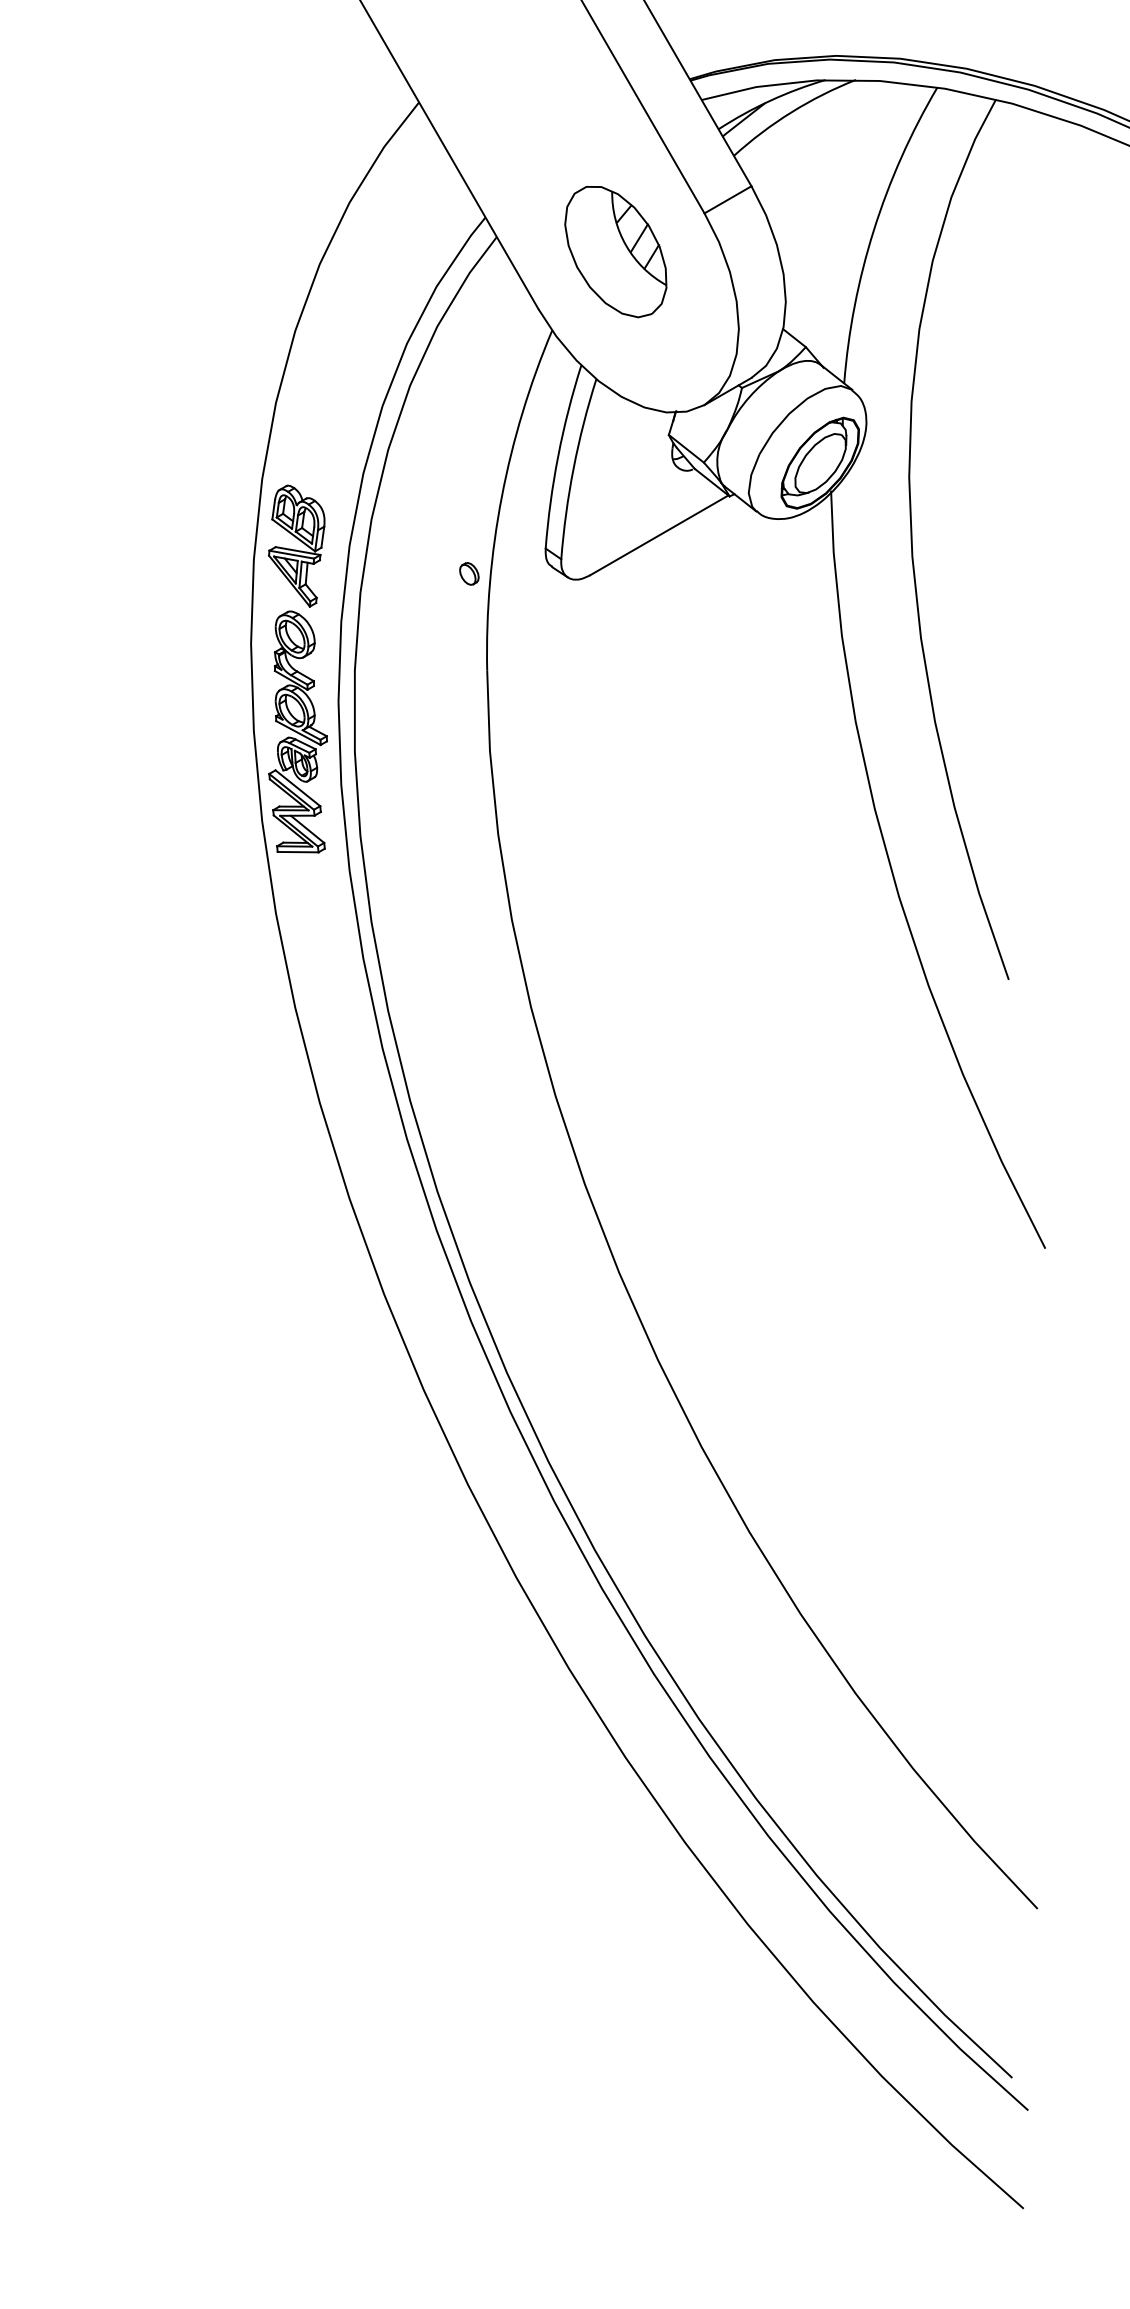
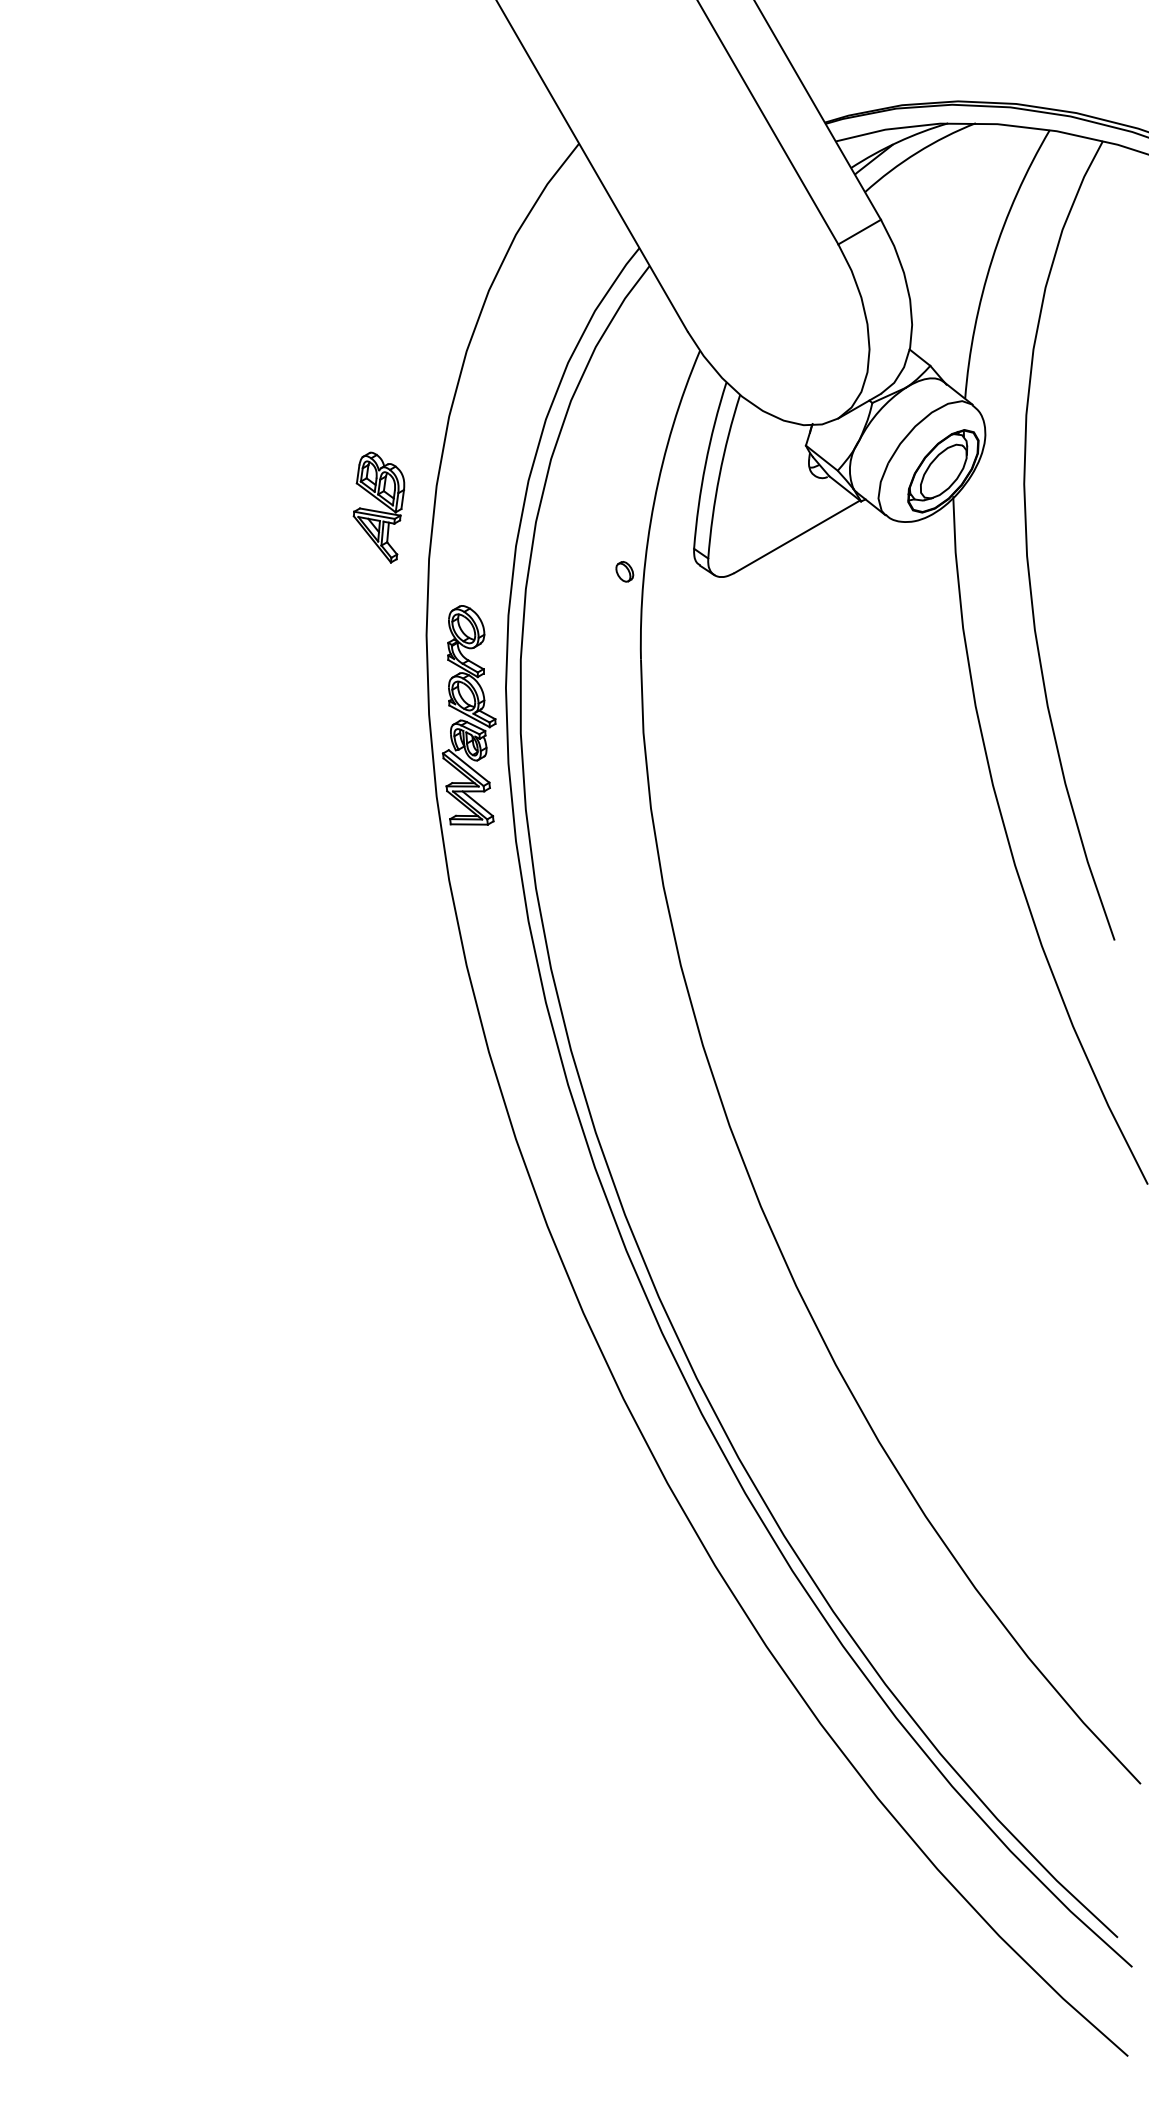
part: (615, 252) -> (757, 279), removed
part: (296, 546) -> (378, 507), moved

